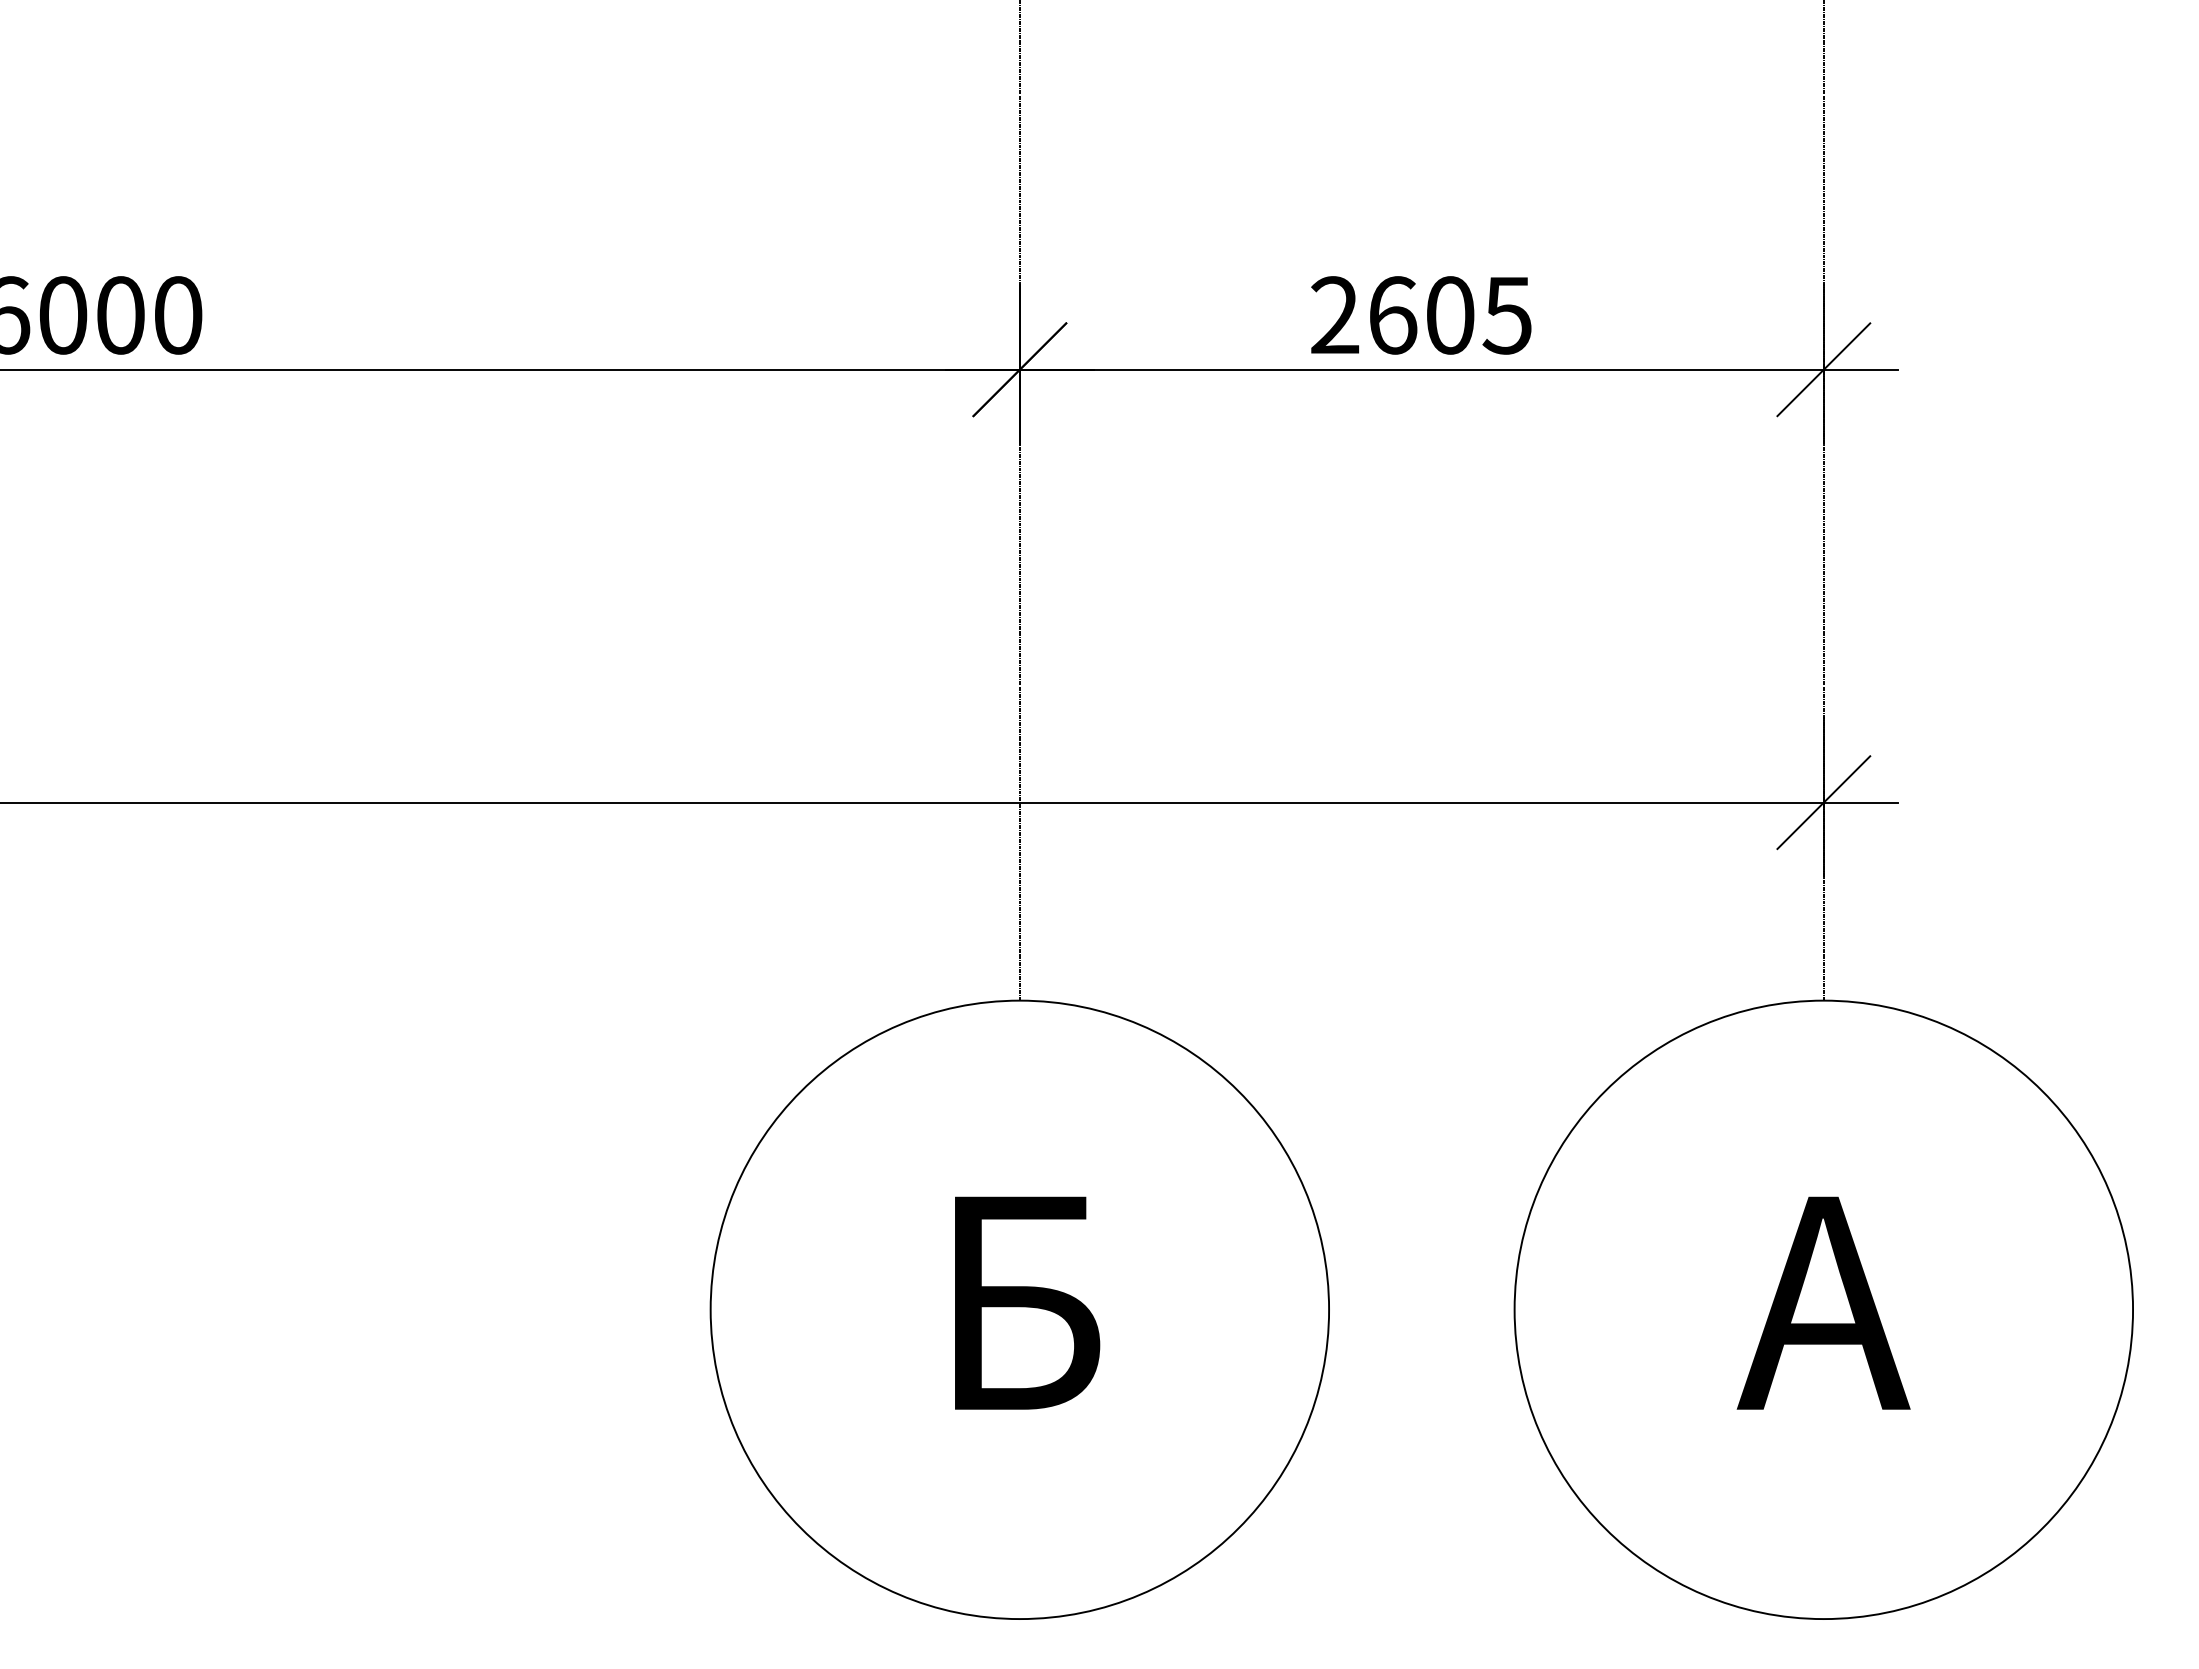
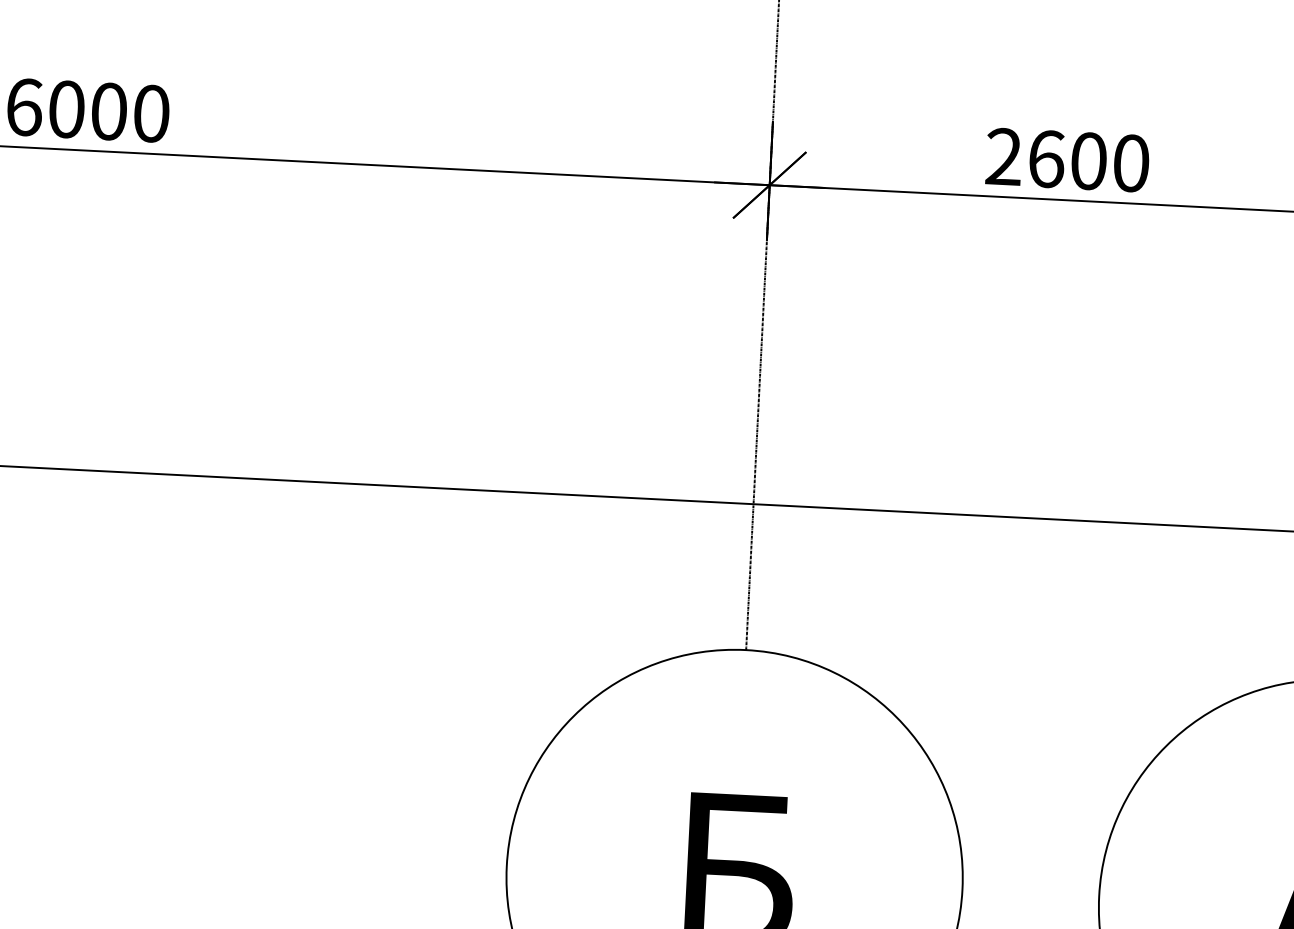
text: (1506, 315) -> (1130, 163), 2605 -> 2600

